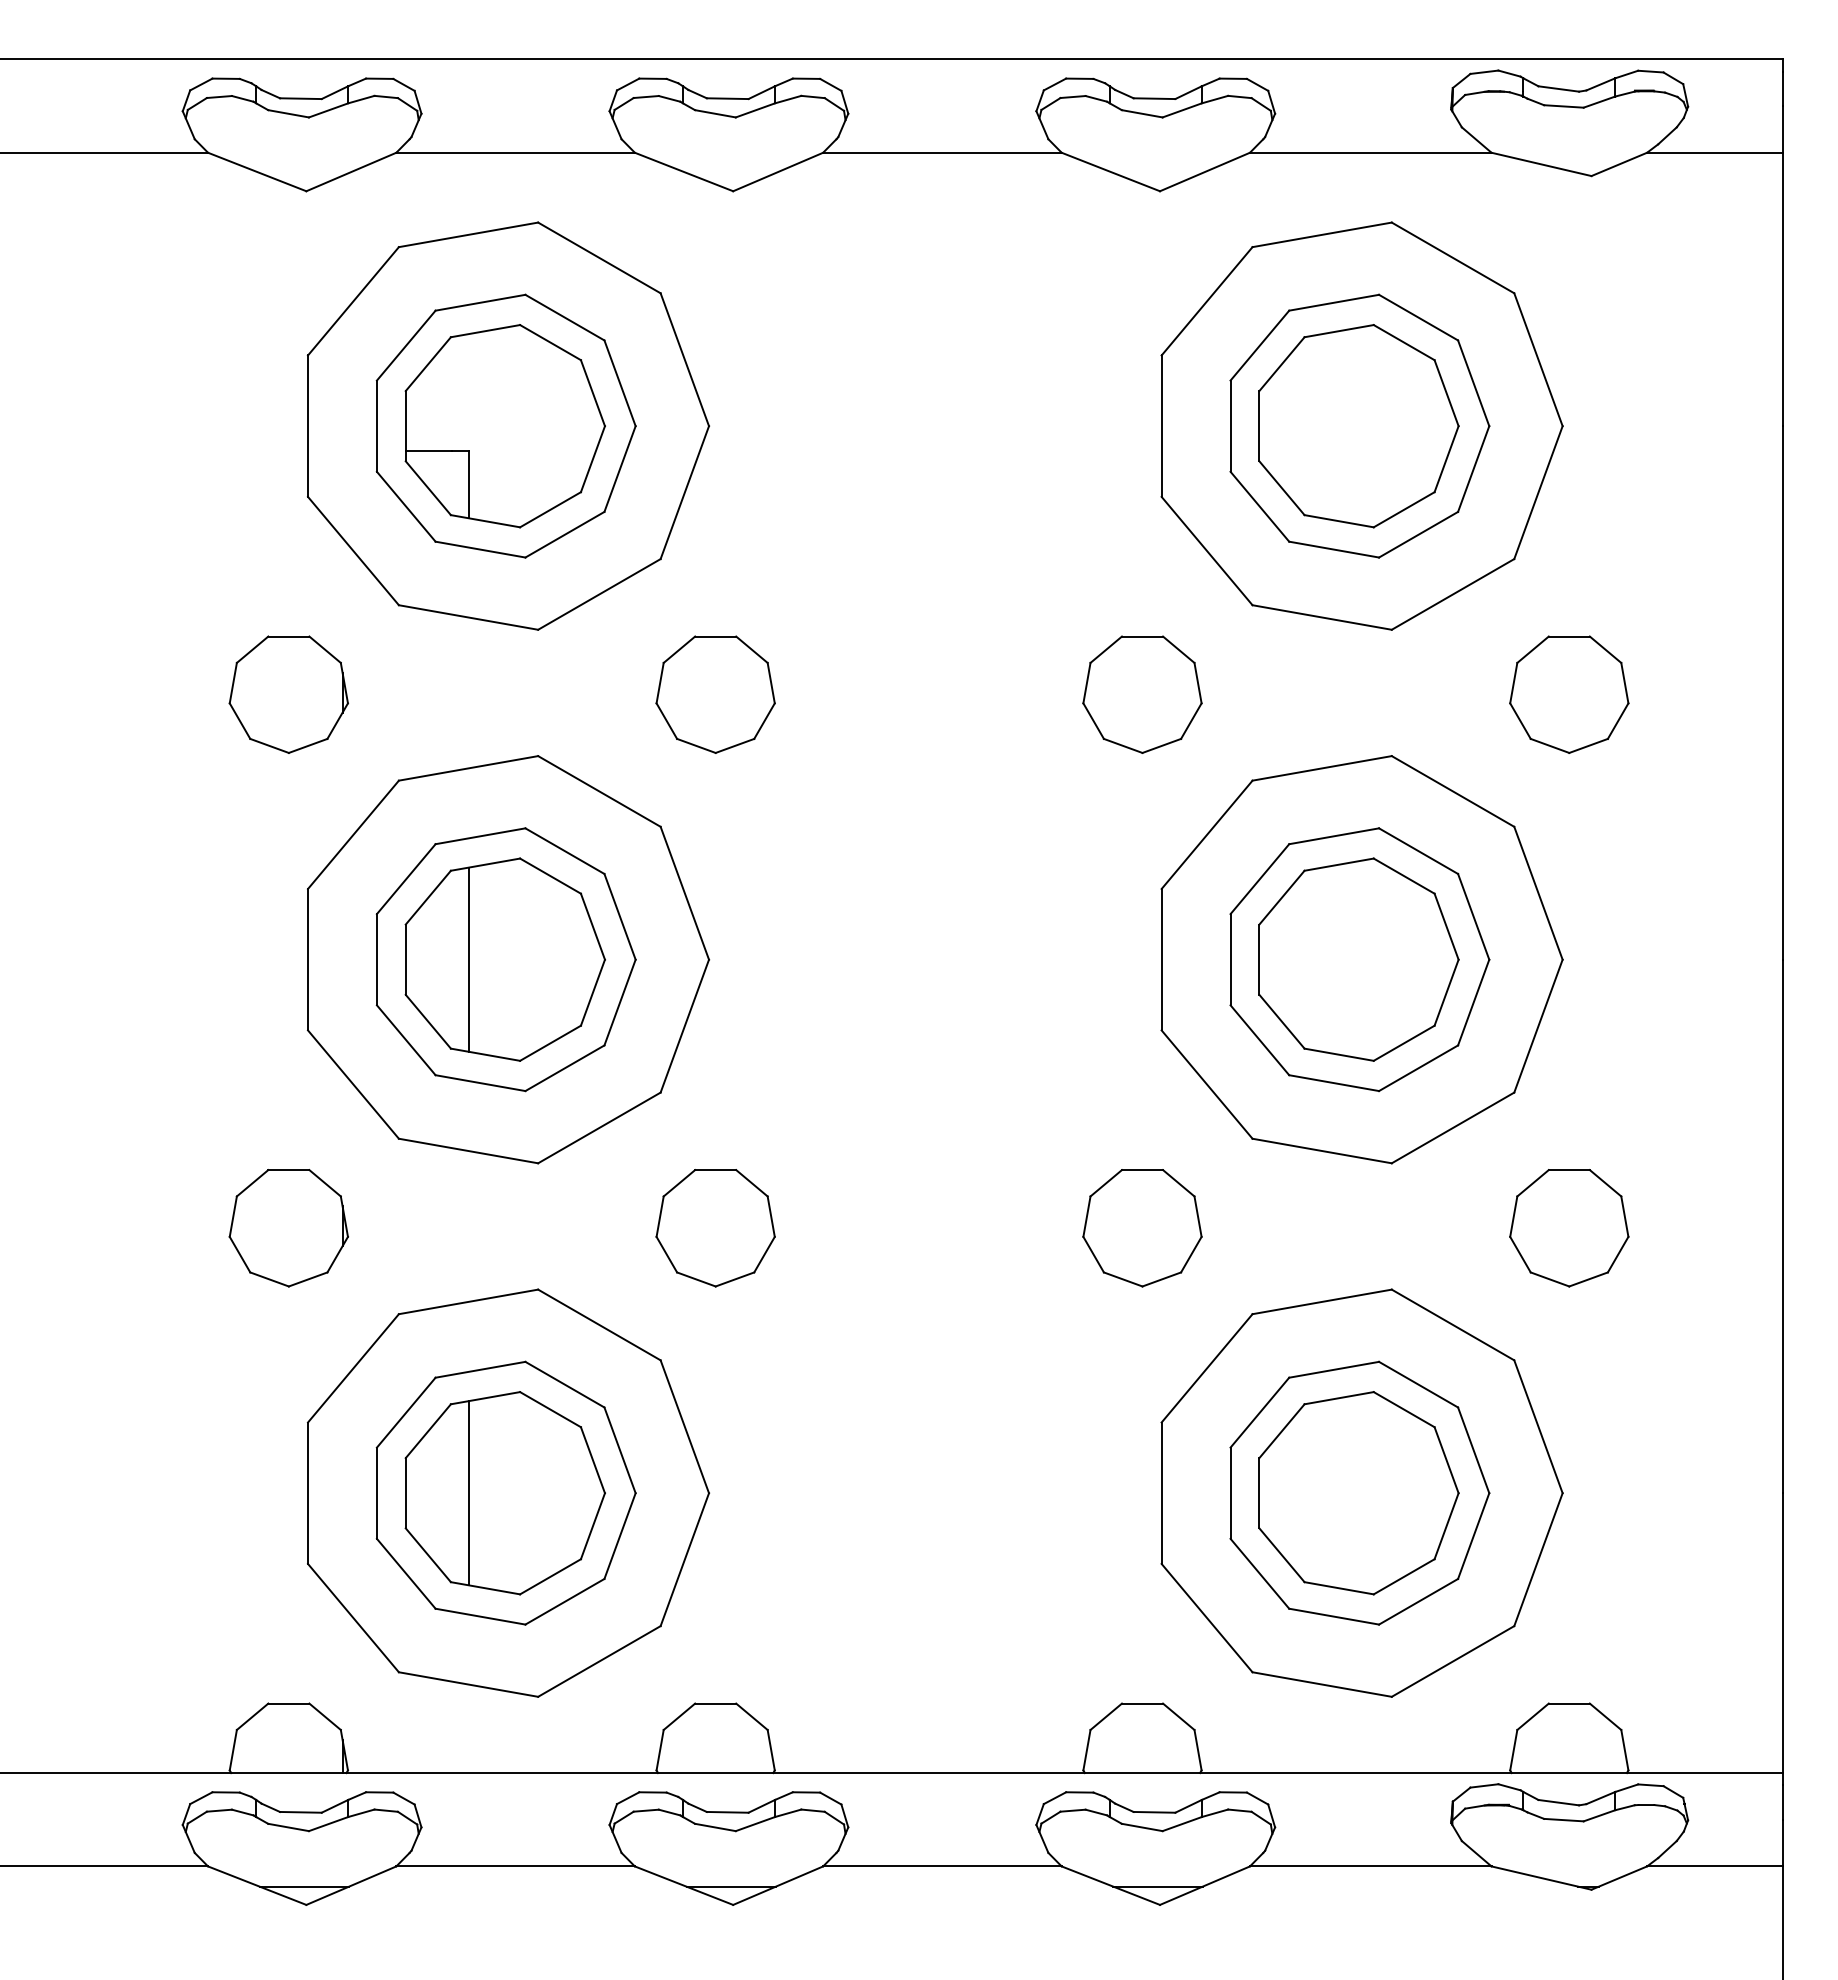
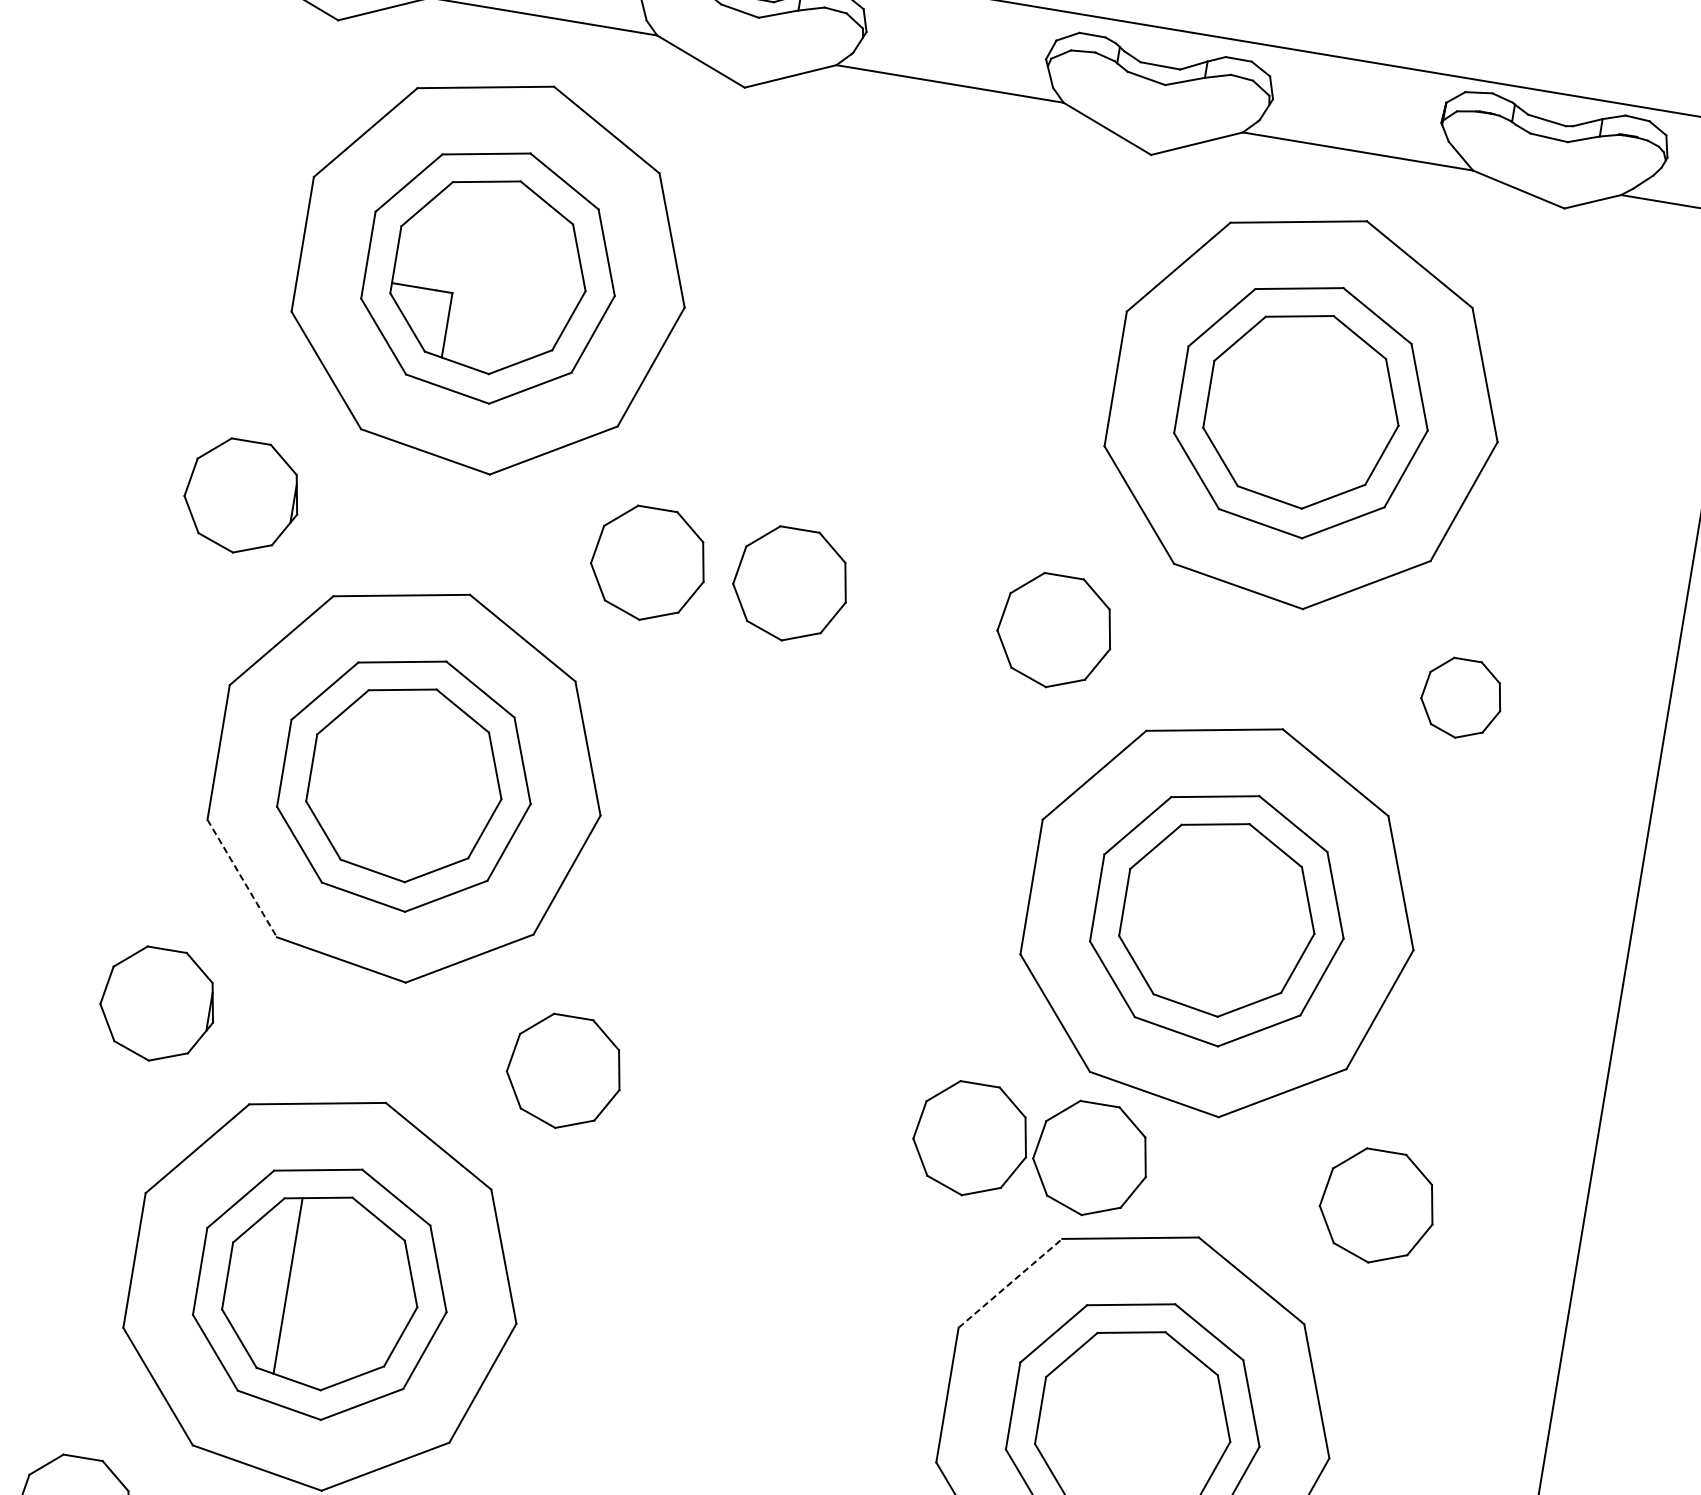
part: (864, 691) -> (790, 584), added
part: (1569, 694) -> (1461, 698), size x0.7
line: (469, 959) -> (372, 777), removed
line: (353, 1084) -> (242, 878), solid -> dashed
part: (1268, 1228) -> (1090, 1159), added
line: (1207, 1368) -> (1010, 1283), solid -> dashed

